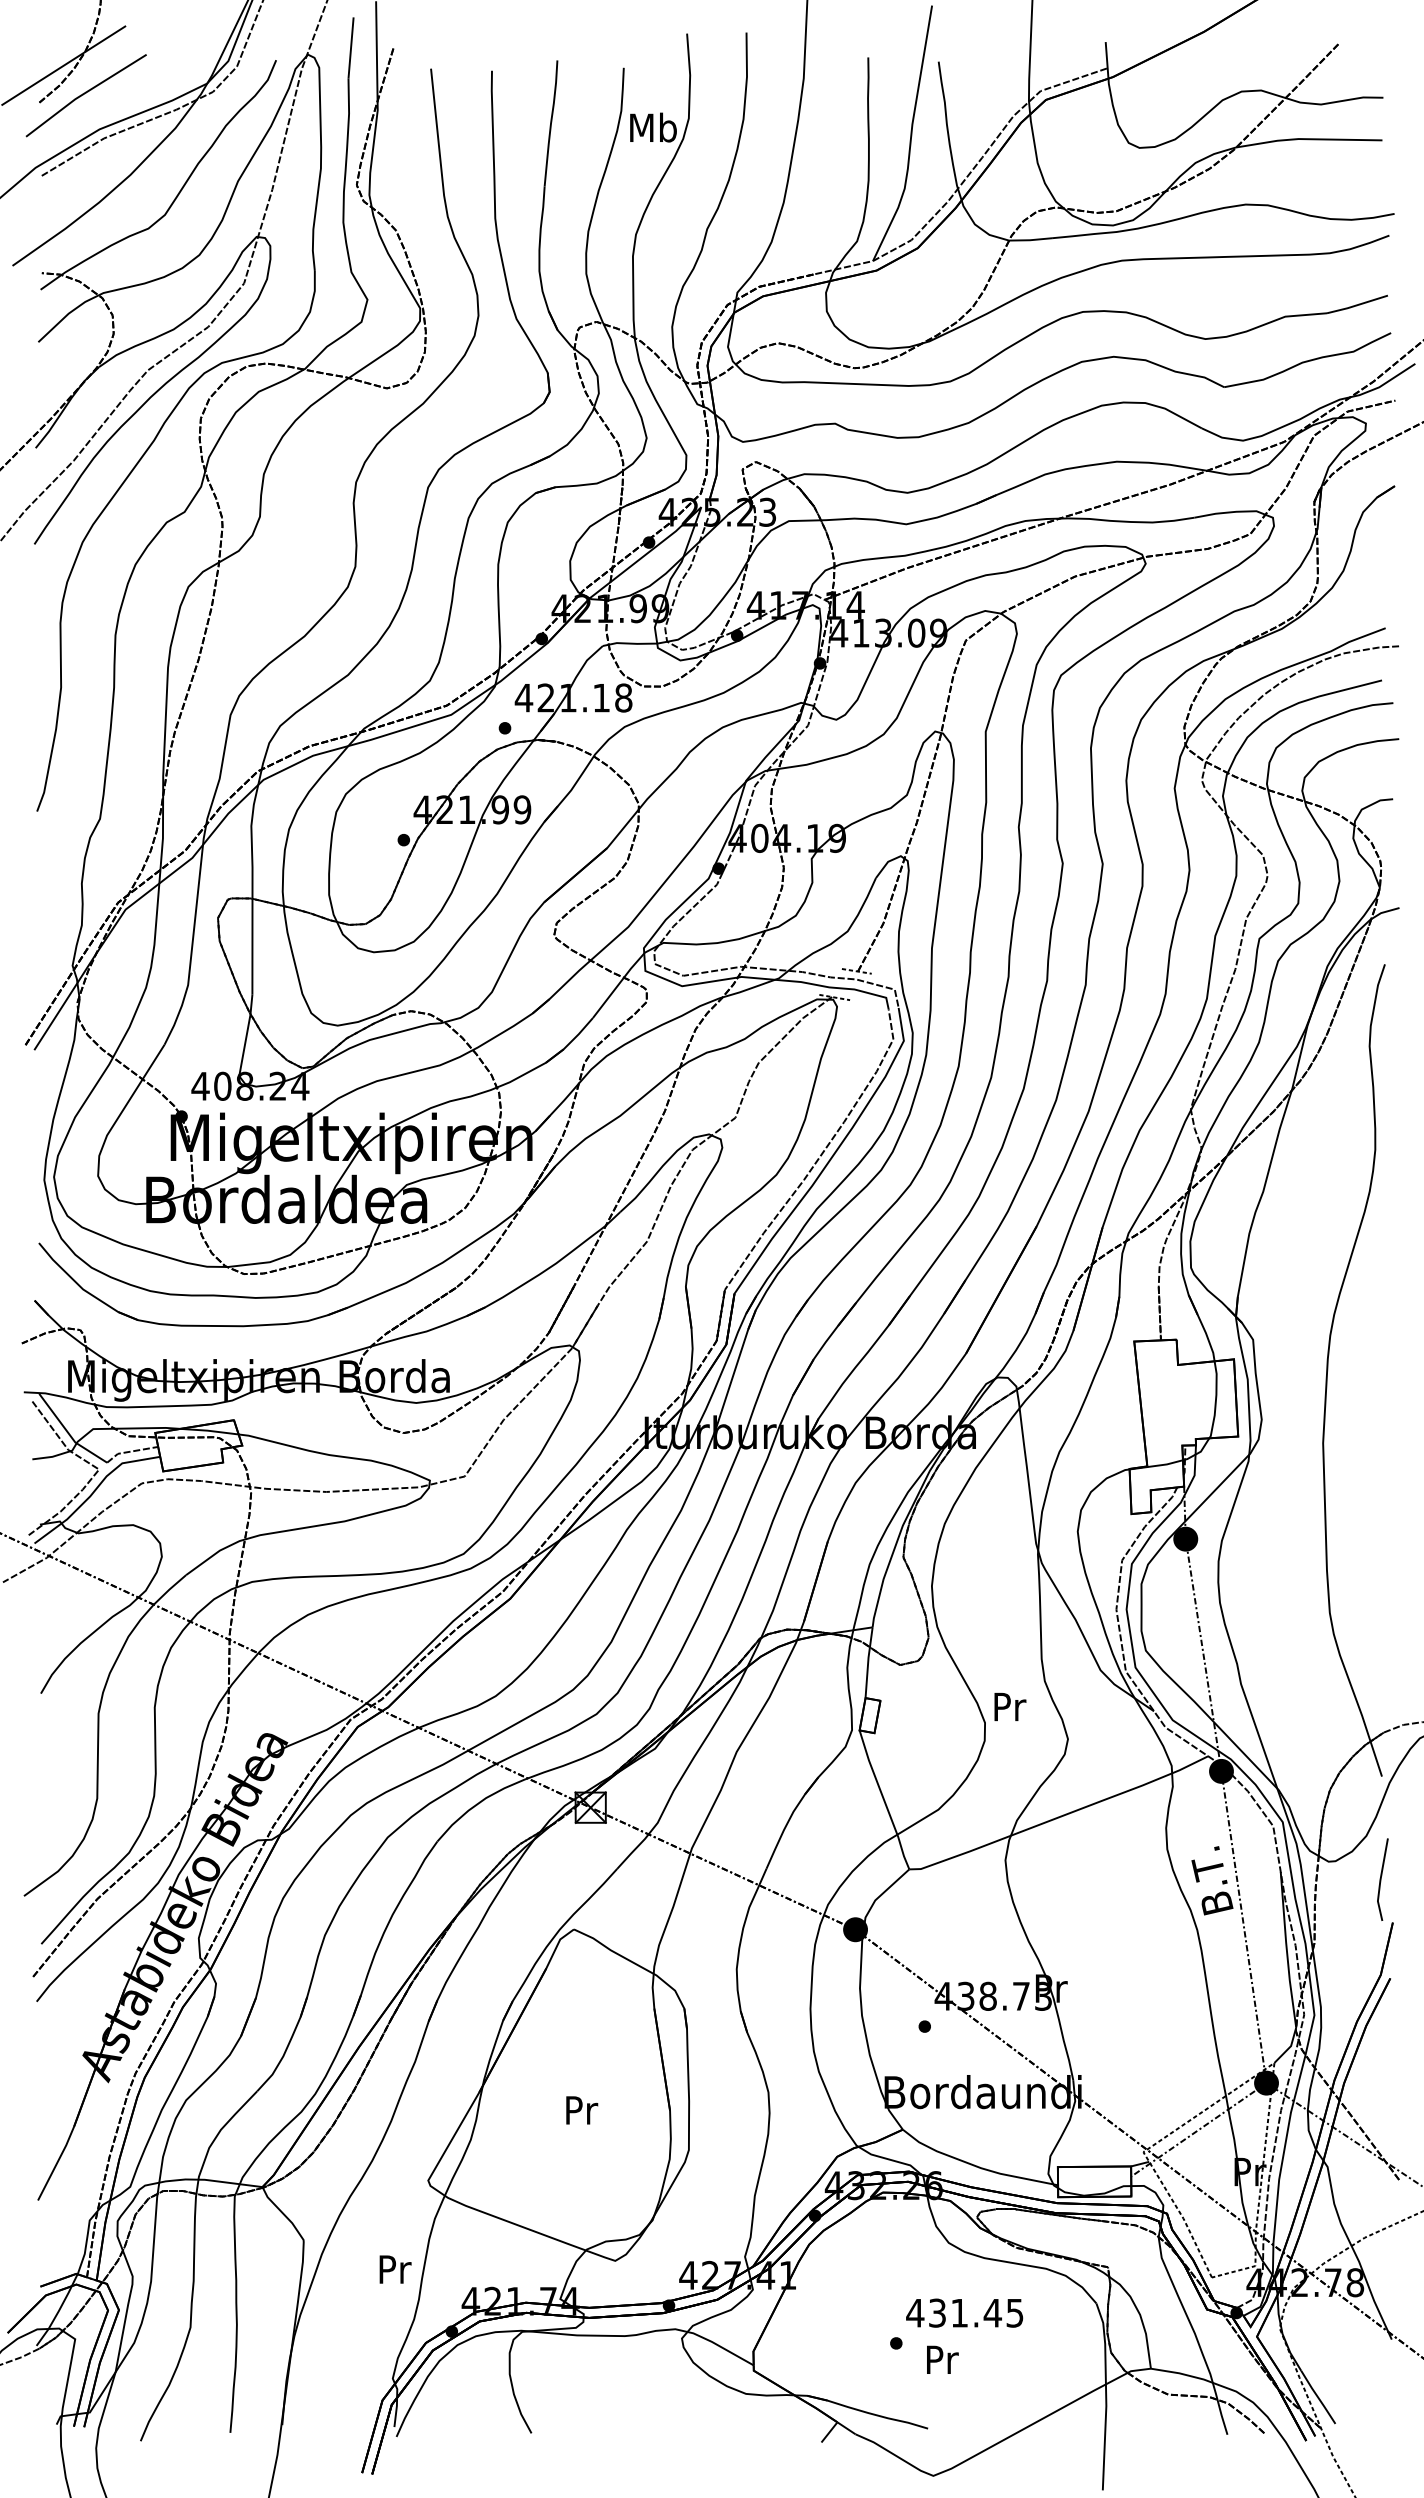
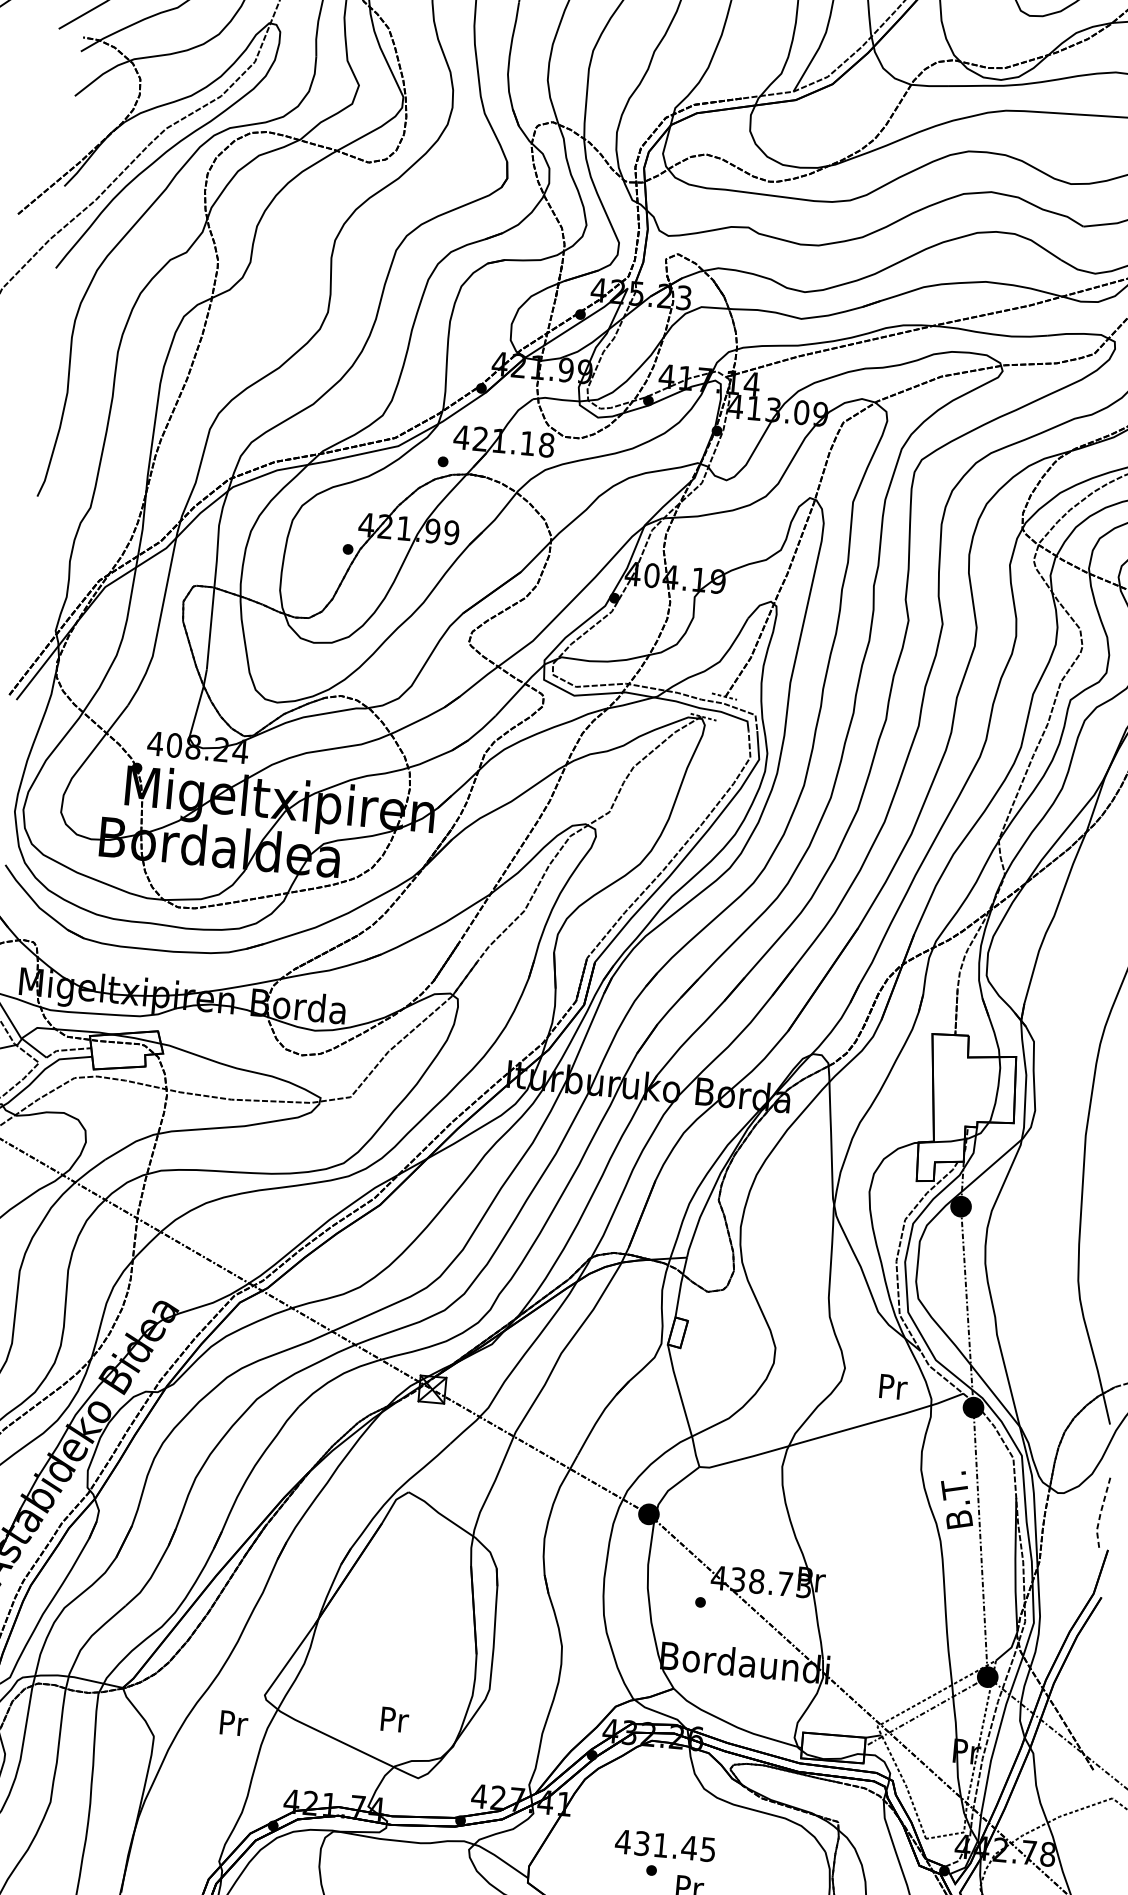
text: (1010, 1706) -> (893, 1386), moved
line: (1380, 1880) -> (1100, 1513), solid -> dashed
text: (582, 2110) -> (395, 1719), moved
text: (395, 2269) -> (234, 1723), moved
text: (964, 2312) -> (665, 1845), moved

